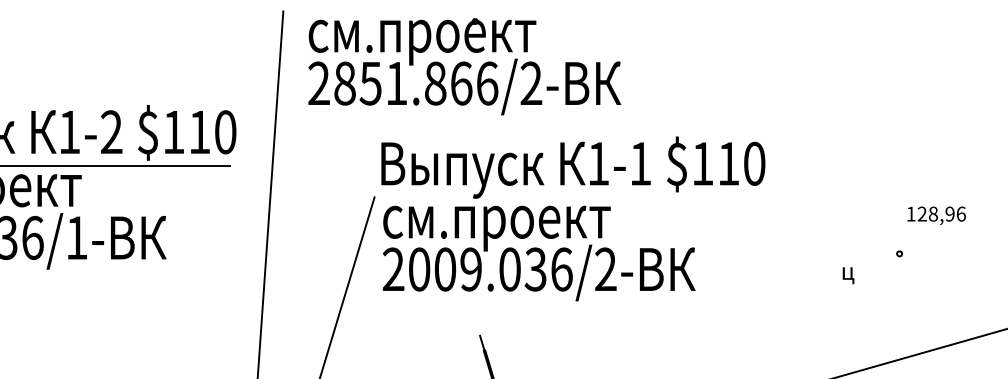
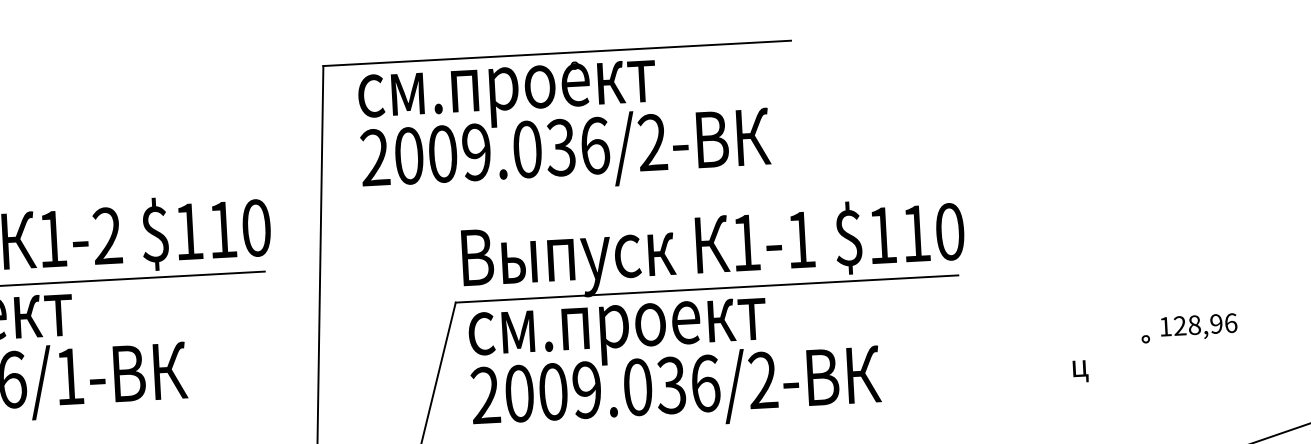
line: (462, 11) -> (557, 53), added
text: (403, 83) -> (485, 151), 2851.866/2- -> 2009.036/2-
line: (566, 197) -> (706, 289), added
text: (936, 215) -> (1198, 326), moved

